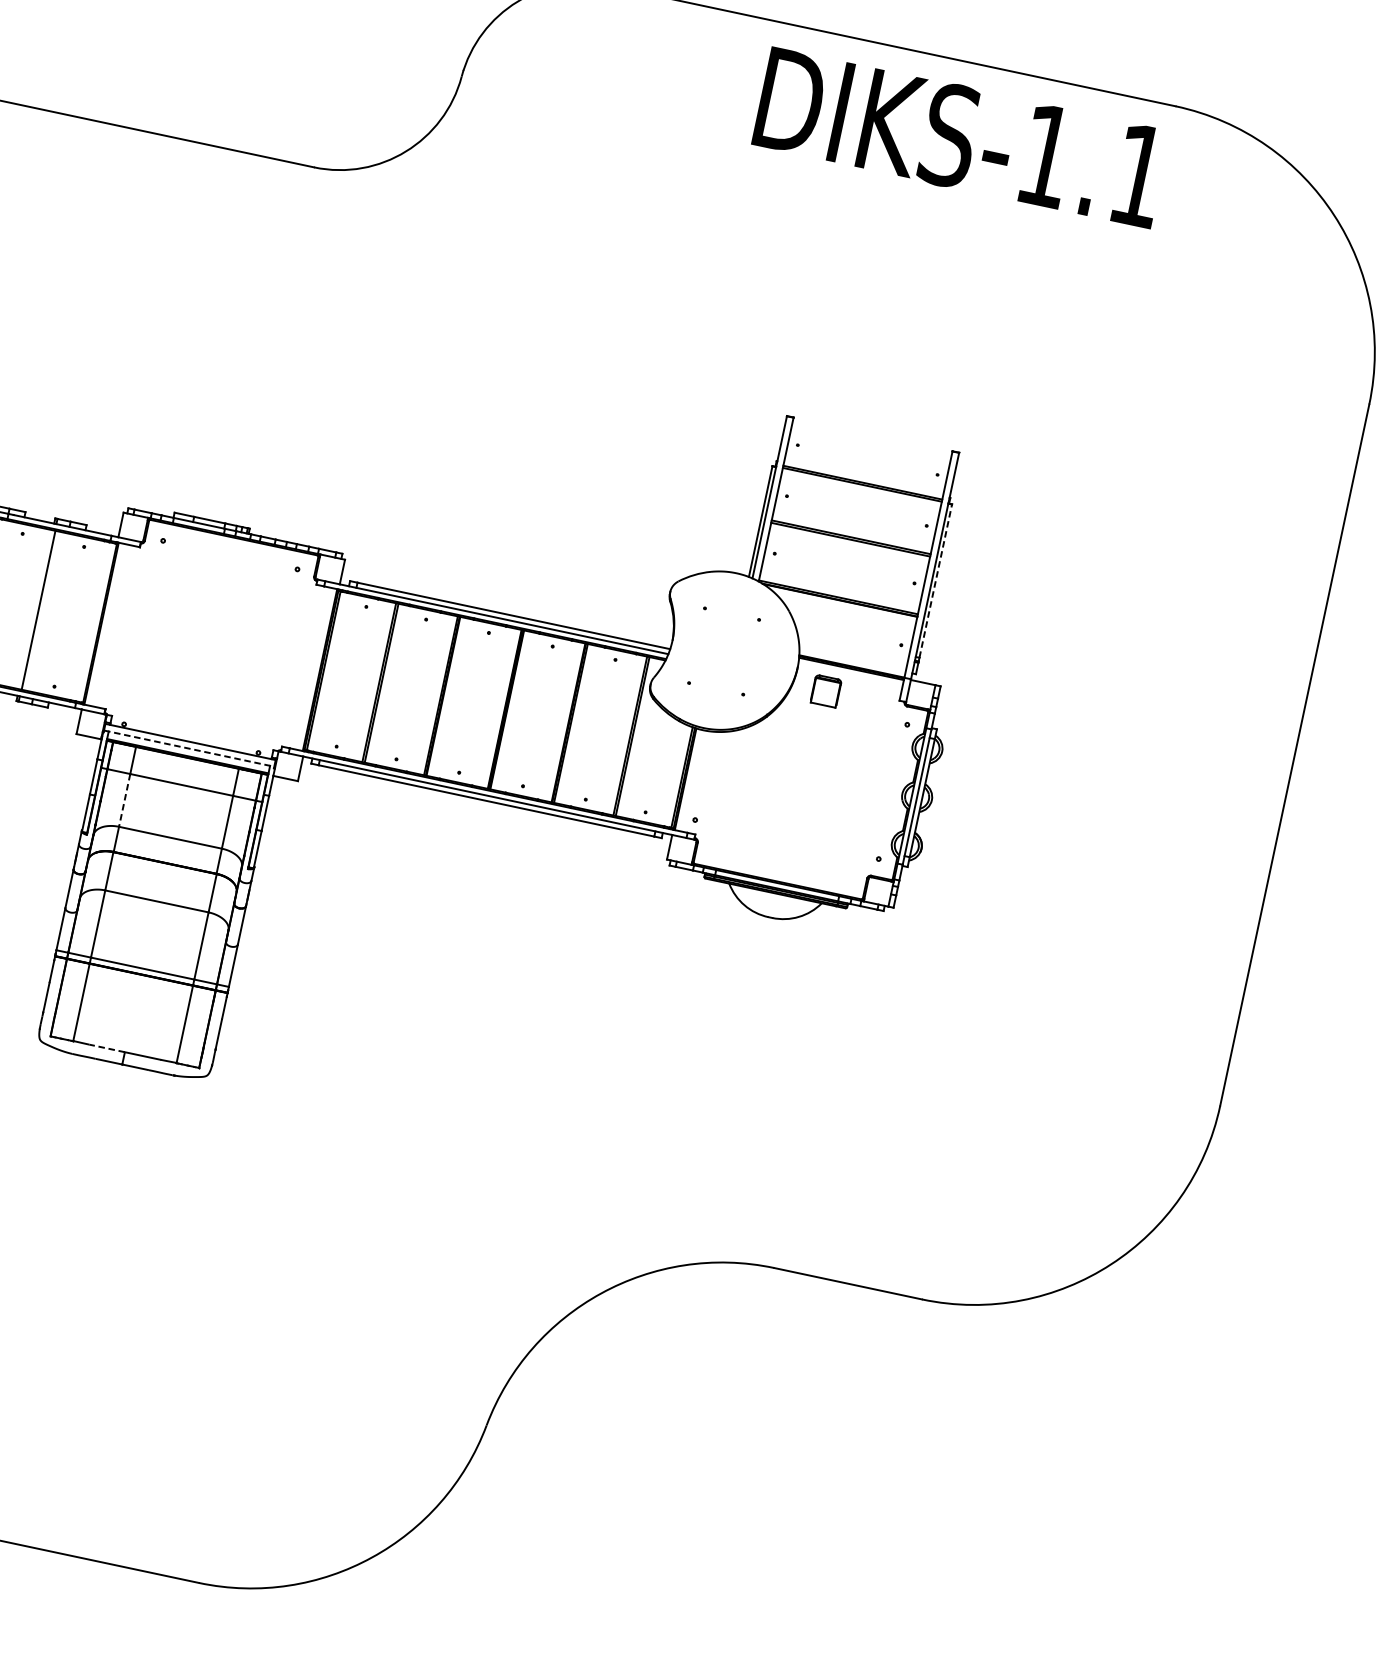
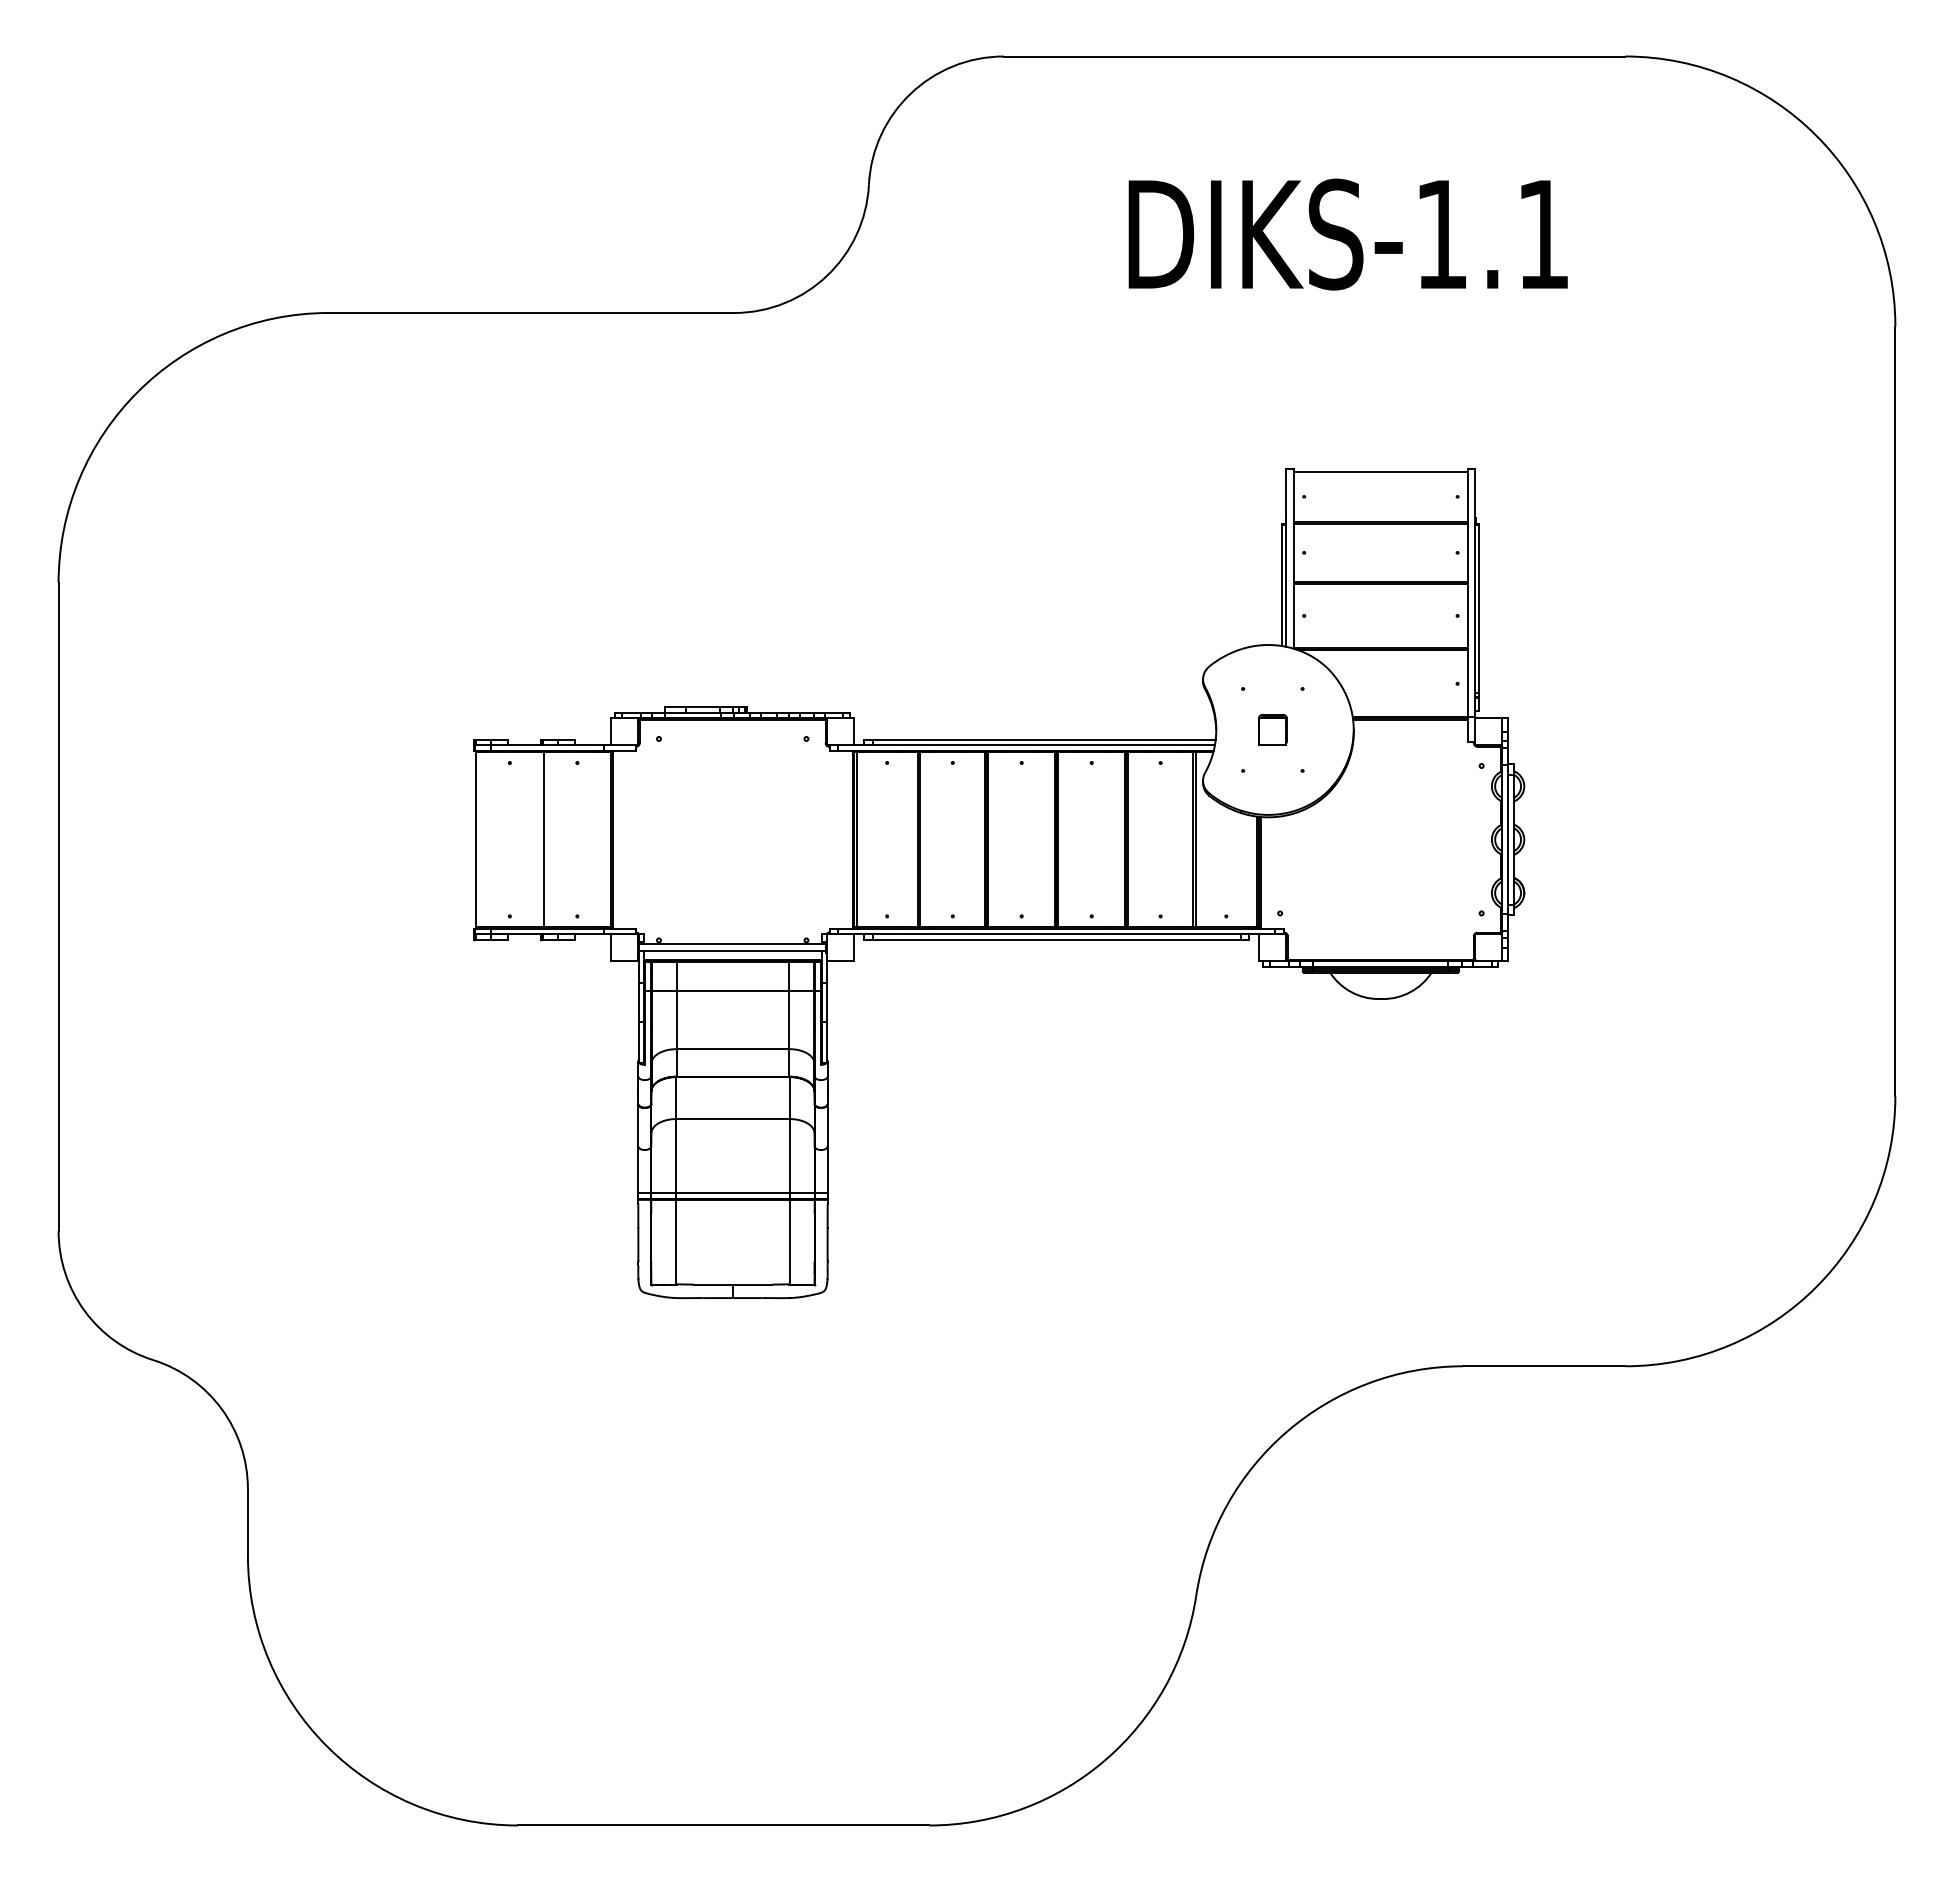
text: (960, 137) -> (1347, 234), moved
line: (872, 436) -> (1380, 471), added
line: (935, 580) -> (1479, 608), dashed -> solid
part: (825, 690) -> (1272, 729), moved
line: (189, 748) -> (733, 951), dashed -> solid
line: (124, 800) -> (676, 1020), dashed -> solid
line: (107, 1048) -> (713, 1284), dashed -> solid

